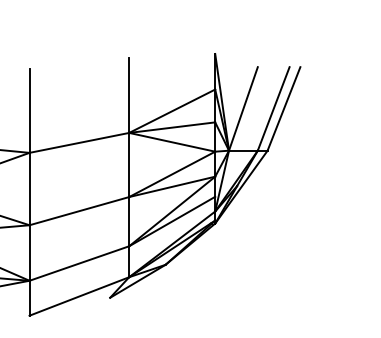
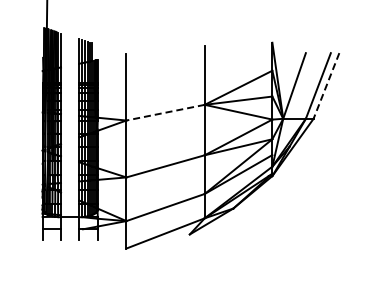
line: (284, 109) -> (326, 86), solid -> dashed
line: (79, 142) -> (165, 112), solid -> dashed

